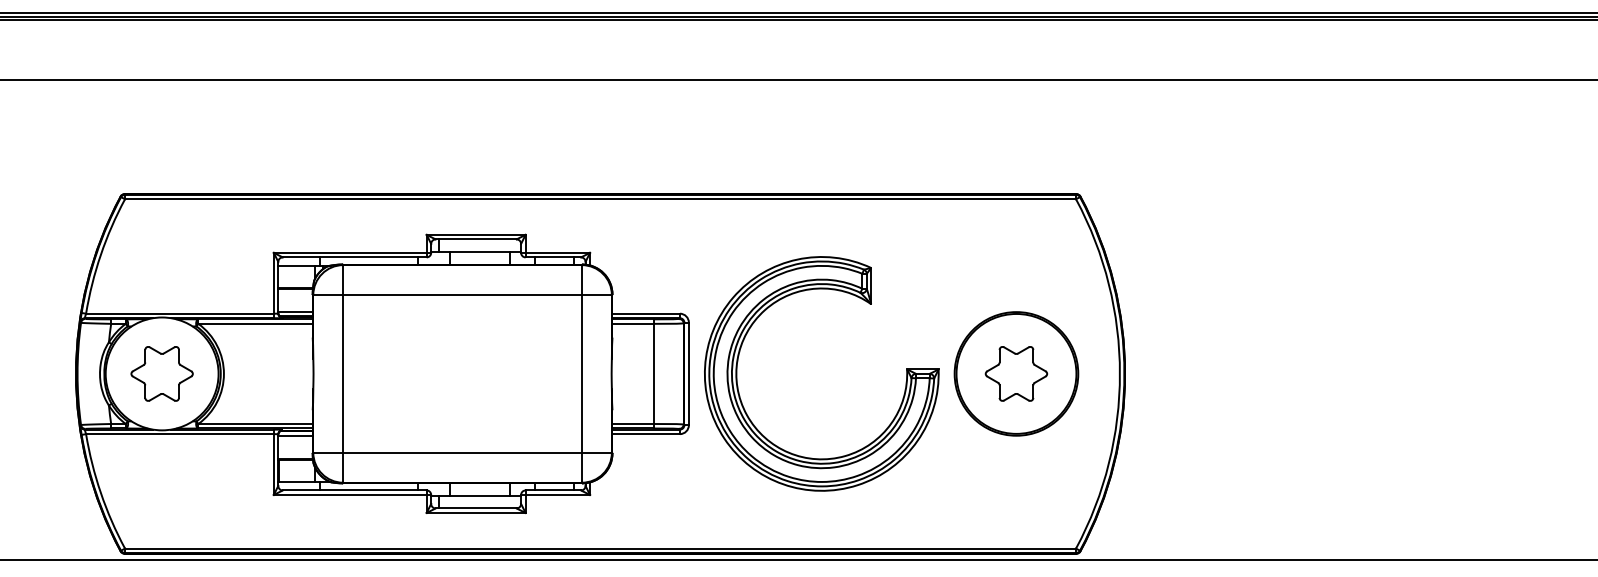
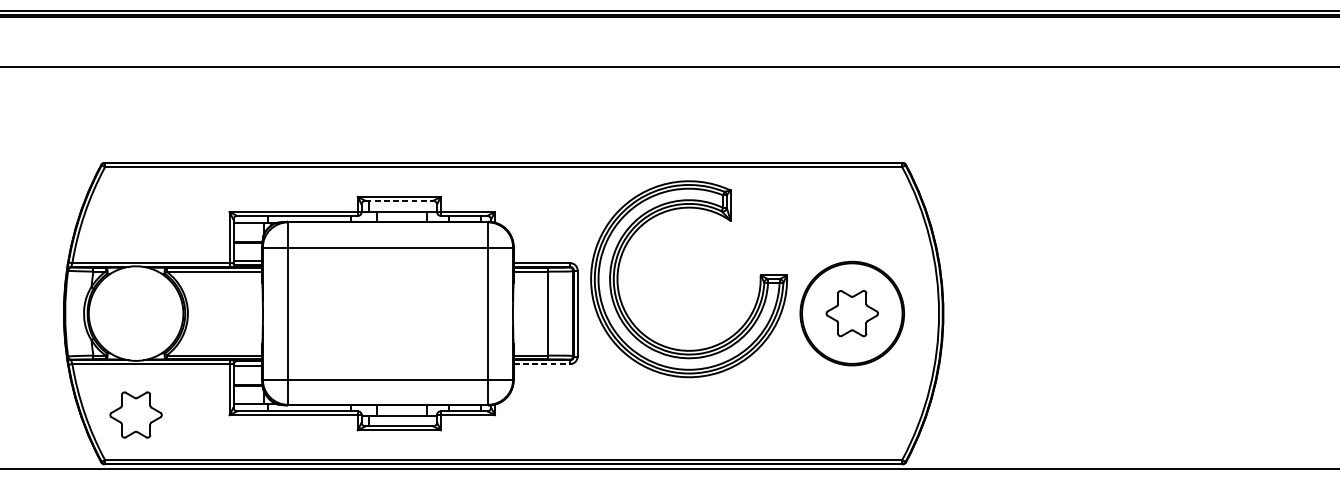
line: (476, 239) -> (399, 200), solid -> dashed
part: (771, 306) -> (646, 222), moved
part: (161, 373) -> (135, 414), moved
line: (646, 434) -> (542, 364), solid -> dashed

